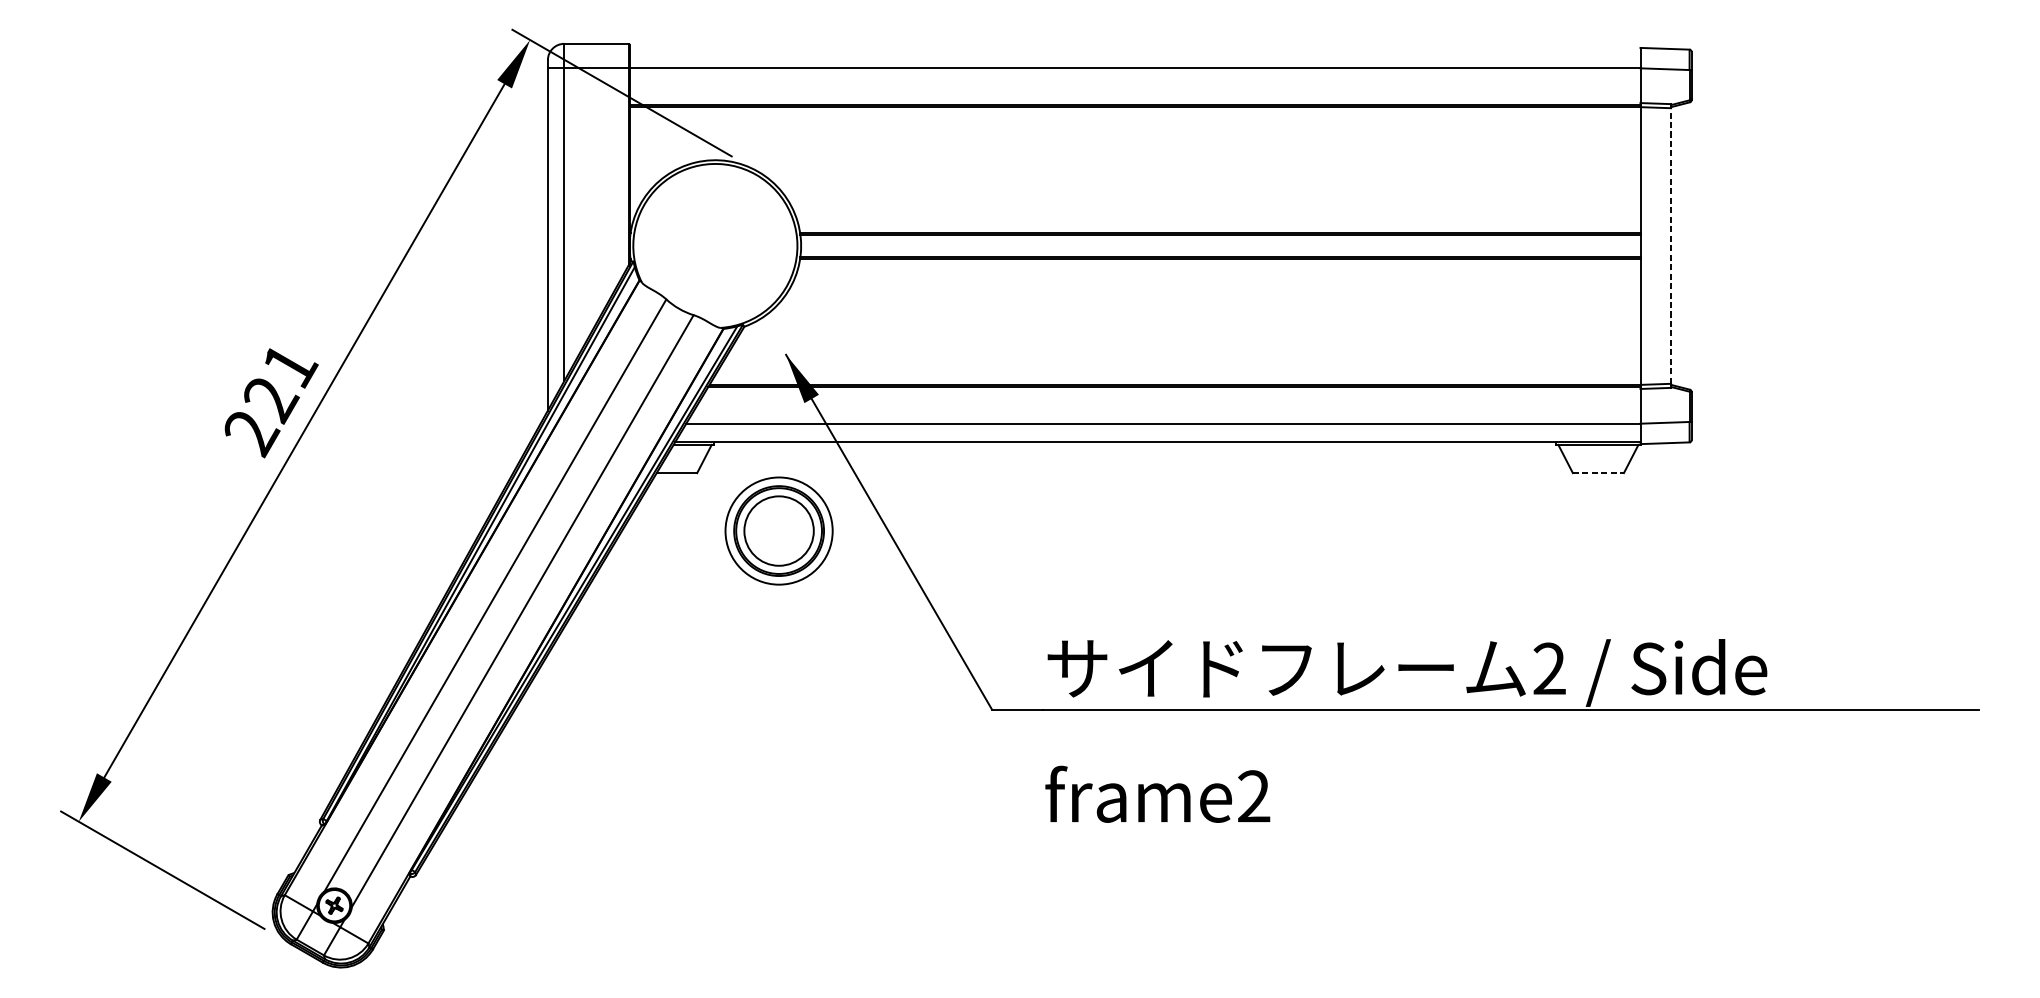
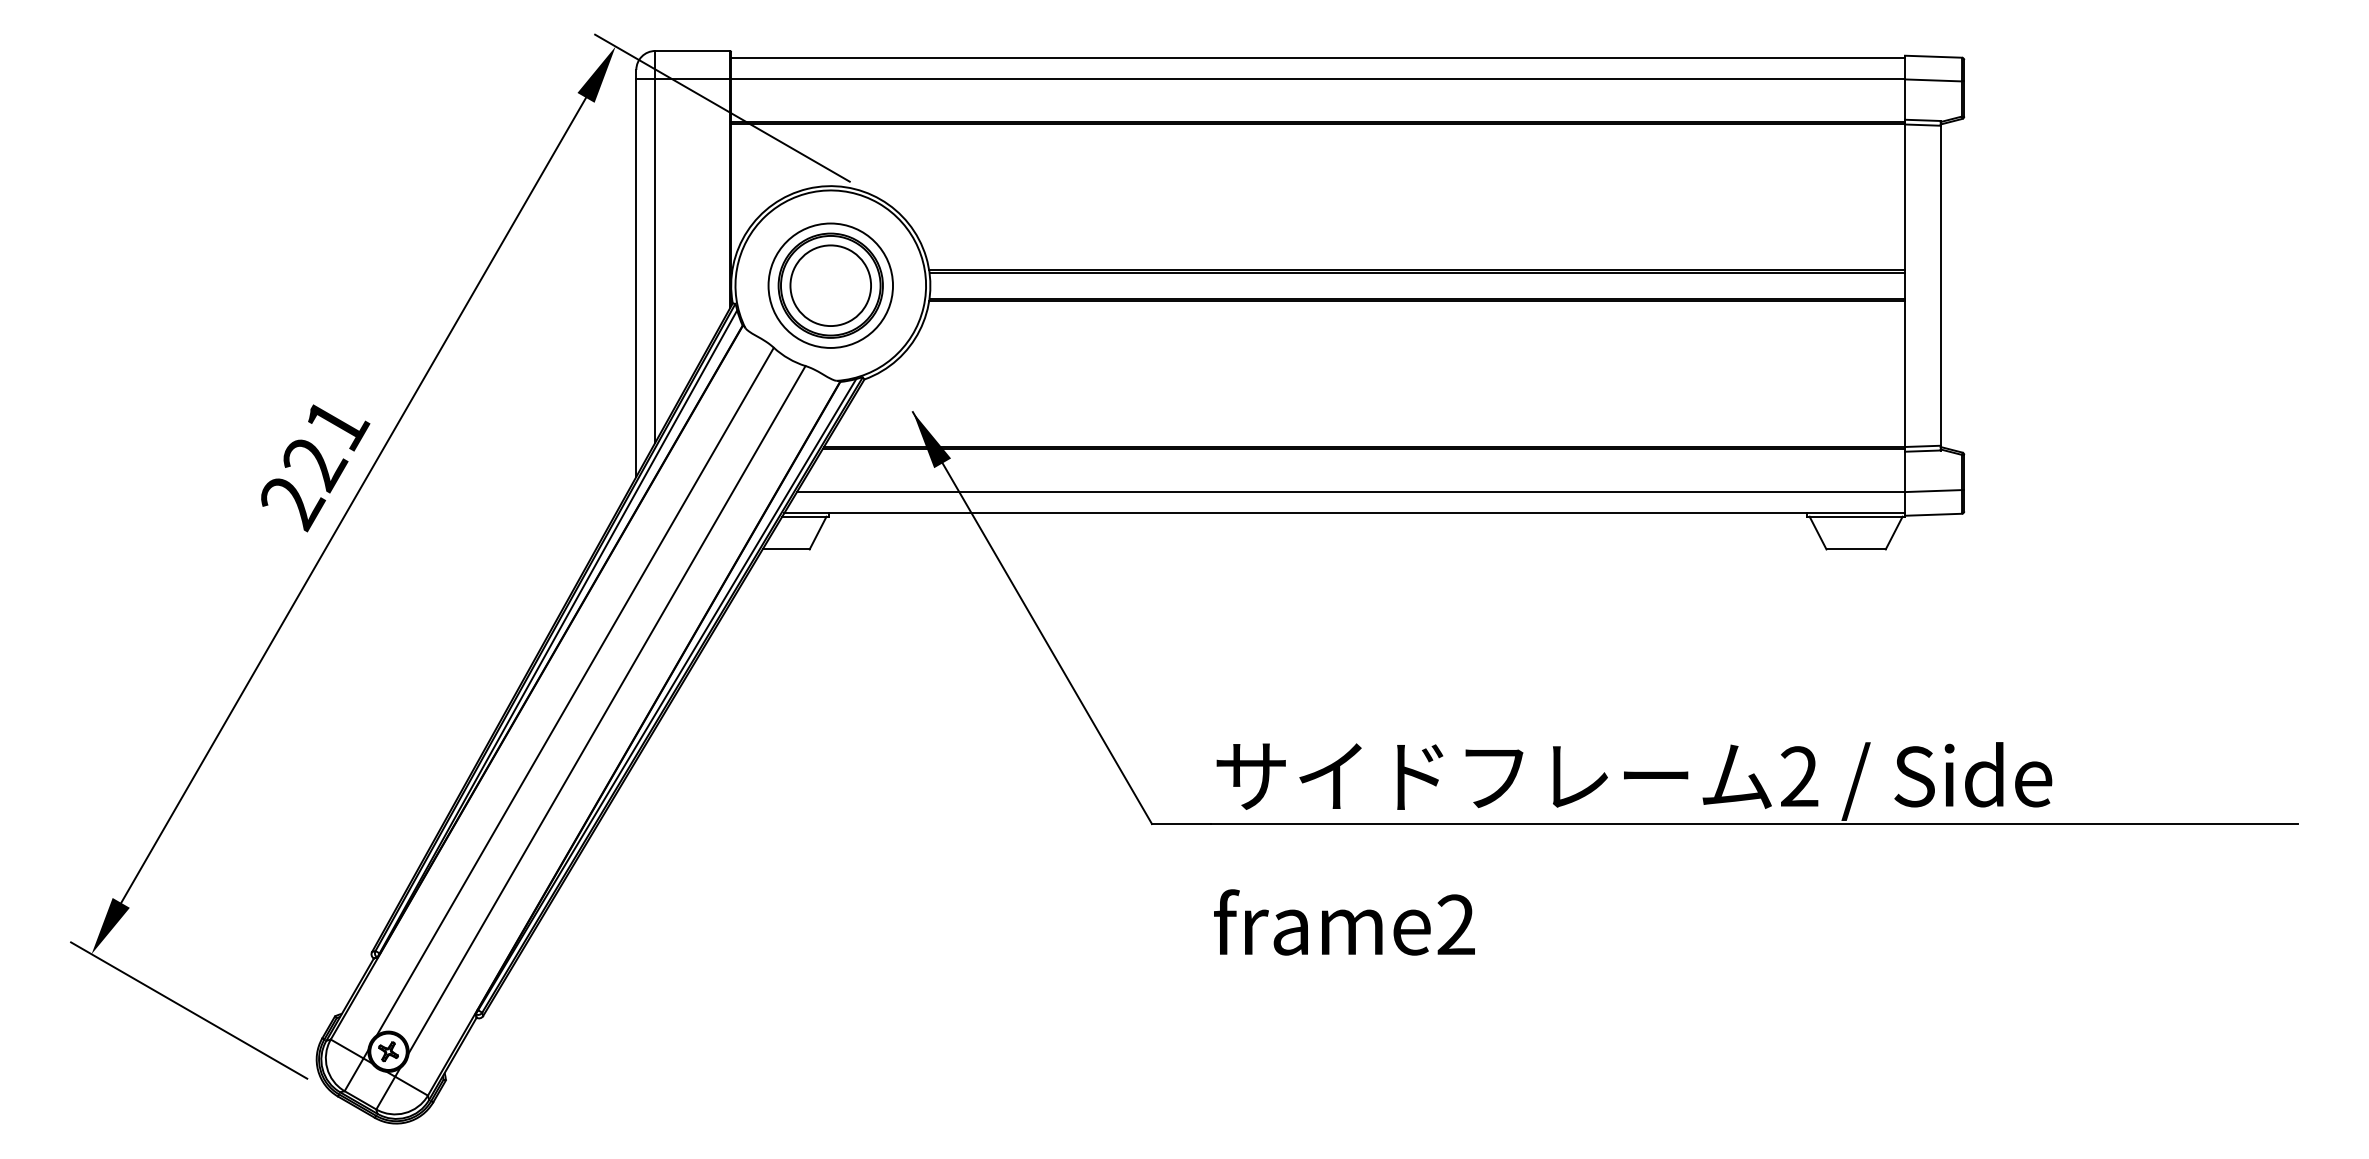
line: (1134, 50) -> (1317, 58), added
line: (1671, 245) -> (1940, 285), dashed -> solid
line: (1598, 473) -> (1856, 549), dashed -> solid
part: (778, 530) -> (830, 285), moved

